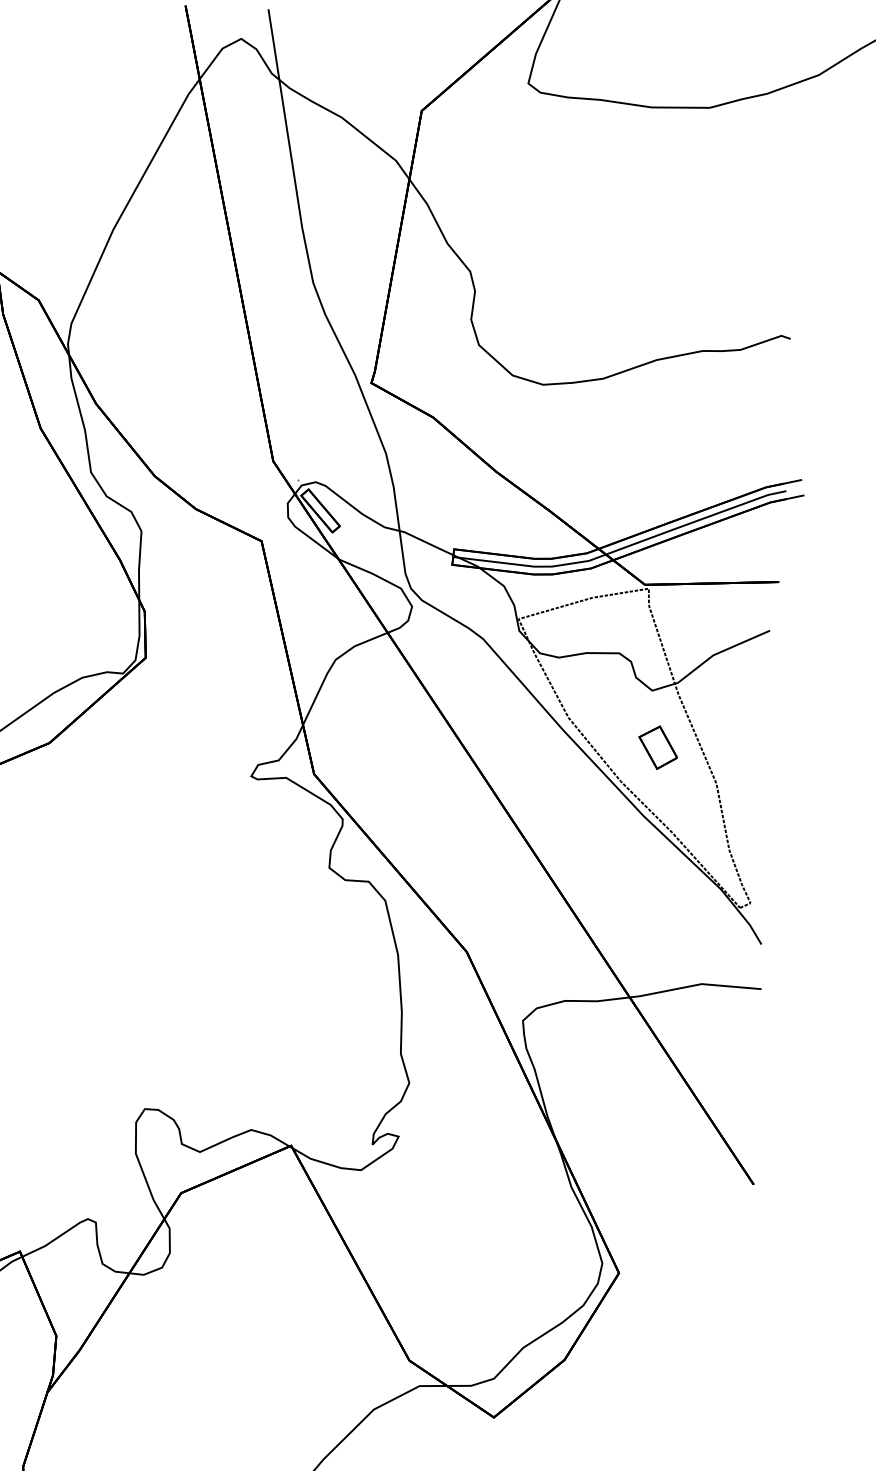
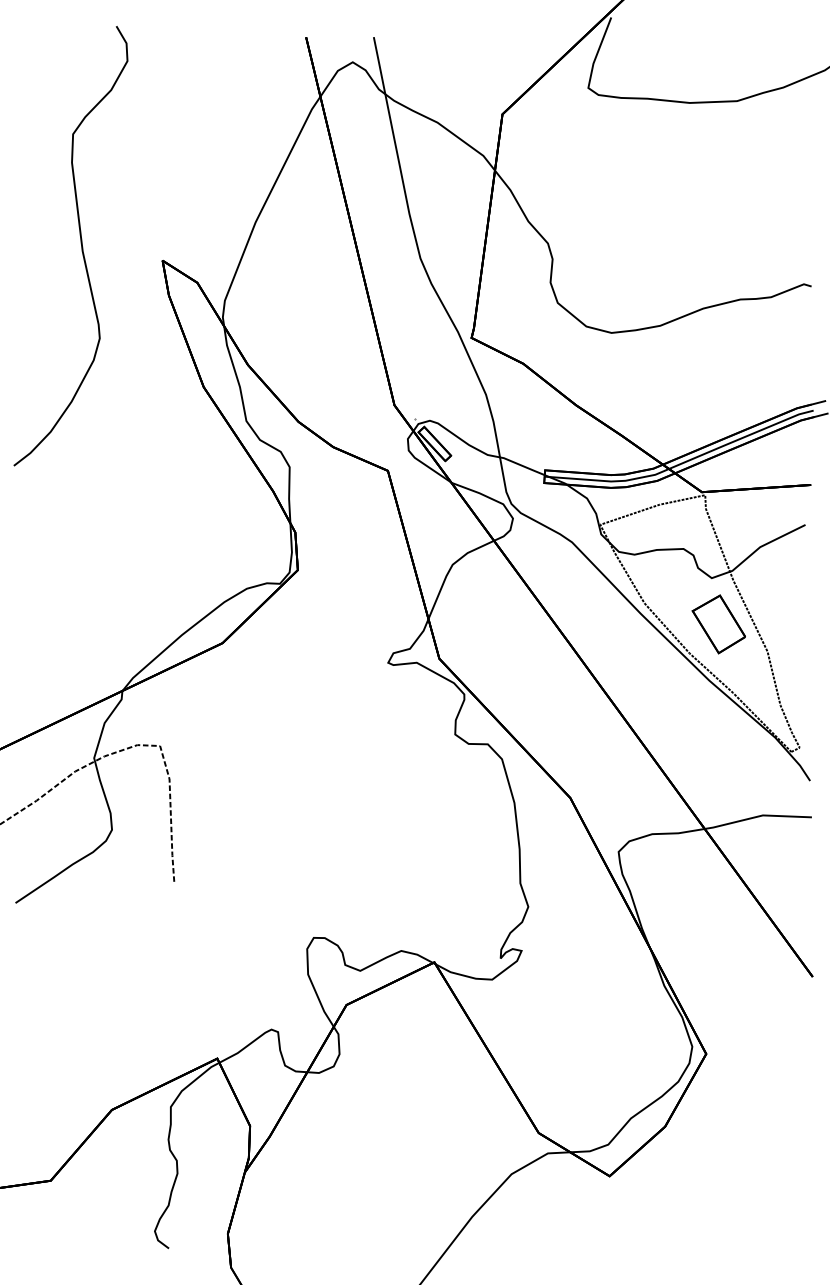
part: (657, 747) -> (718, 624), size x1.67

